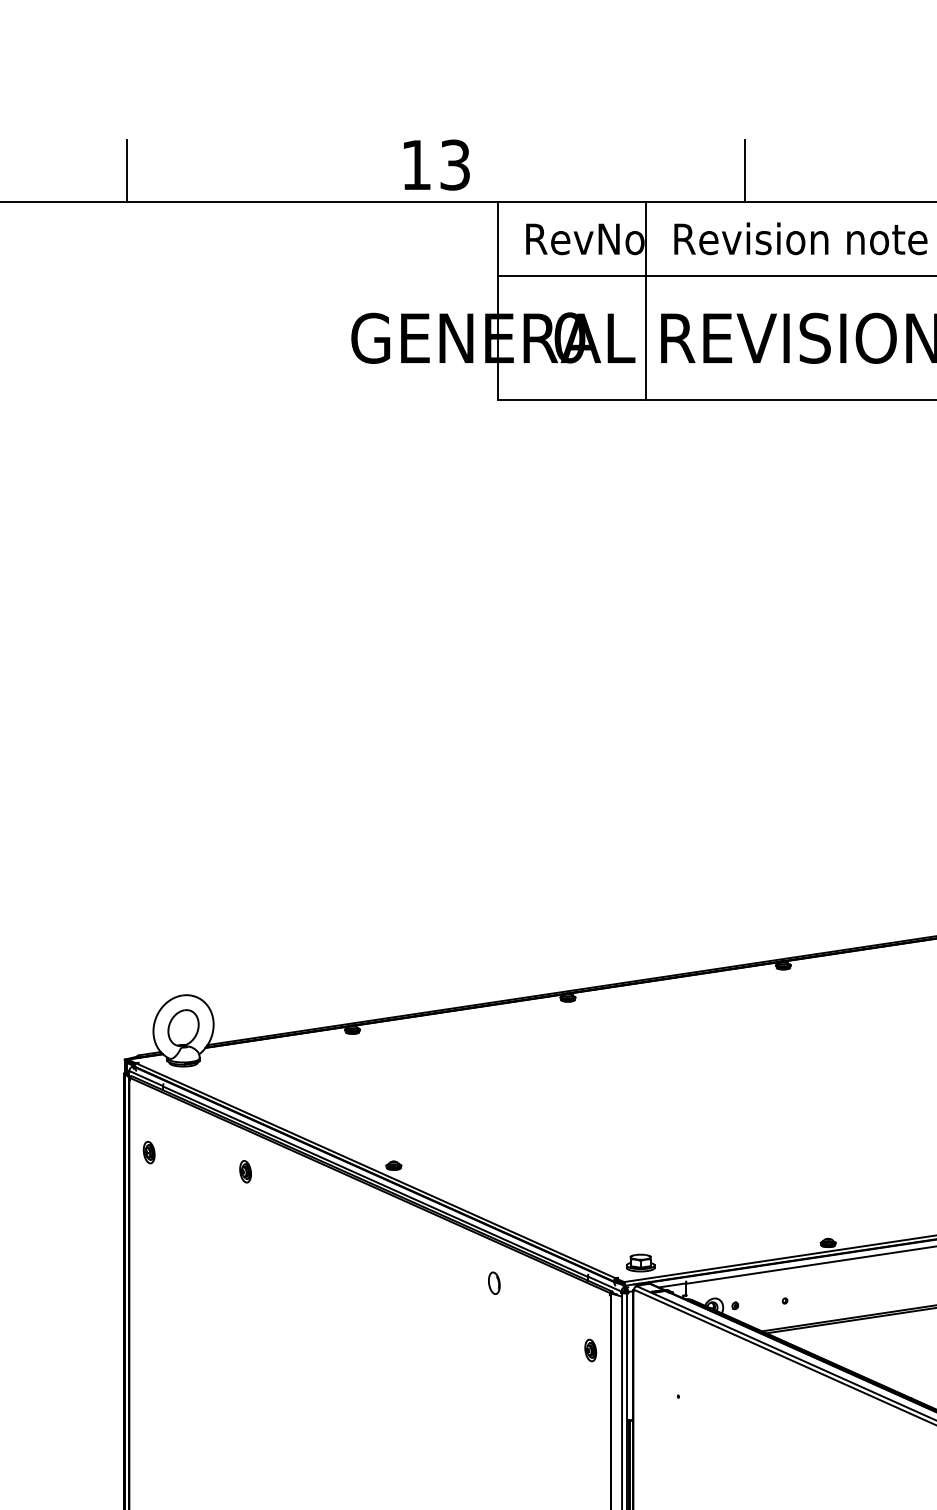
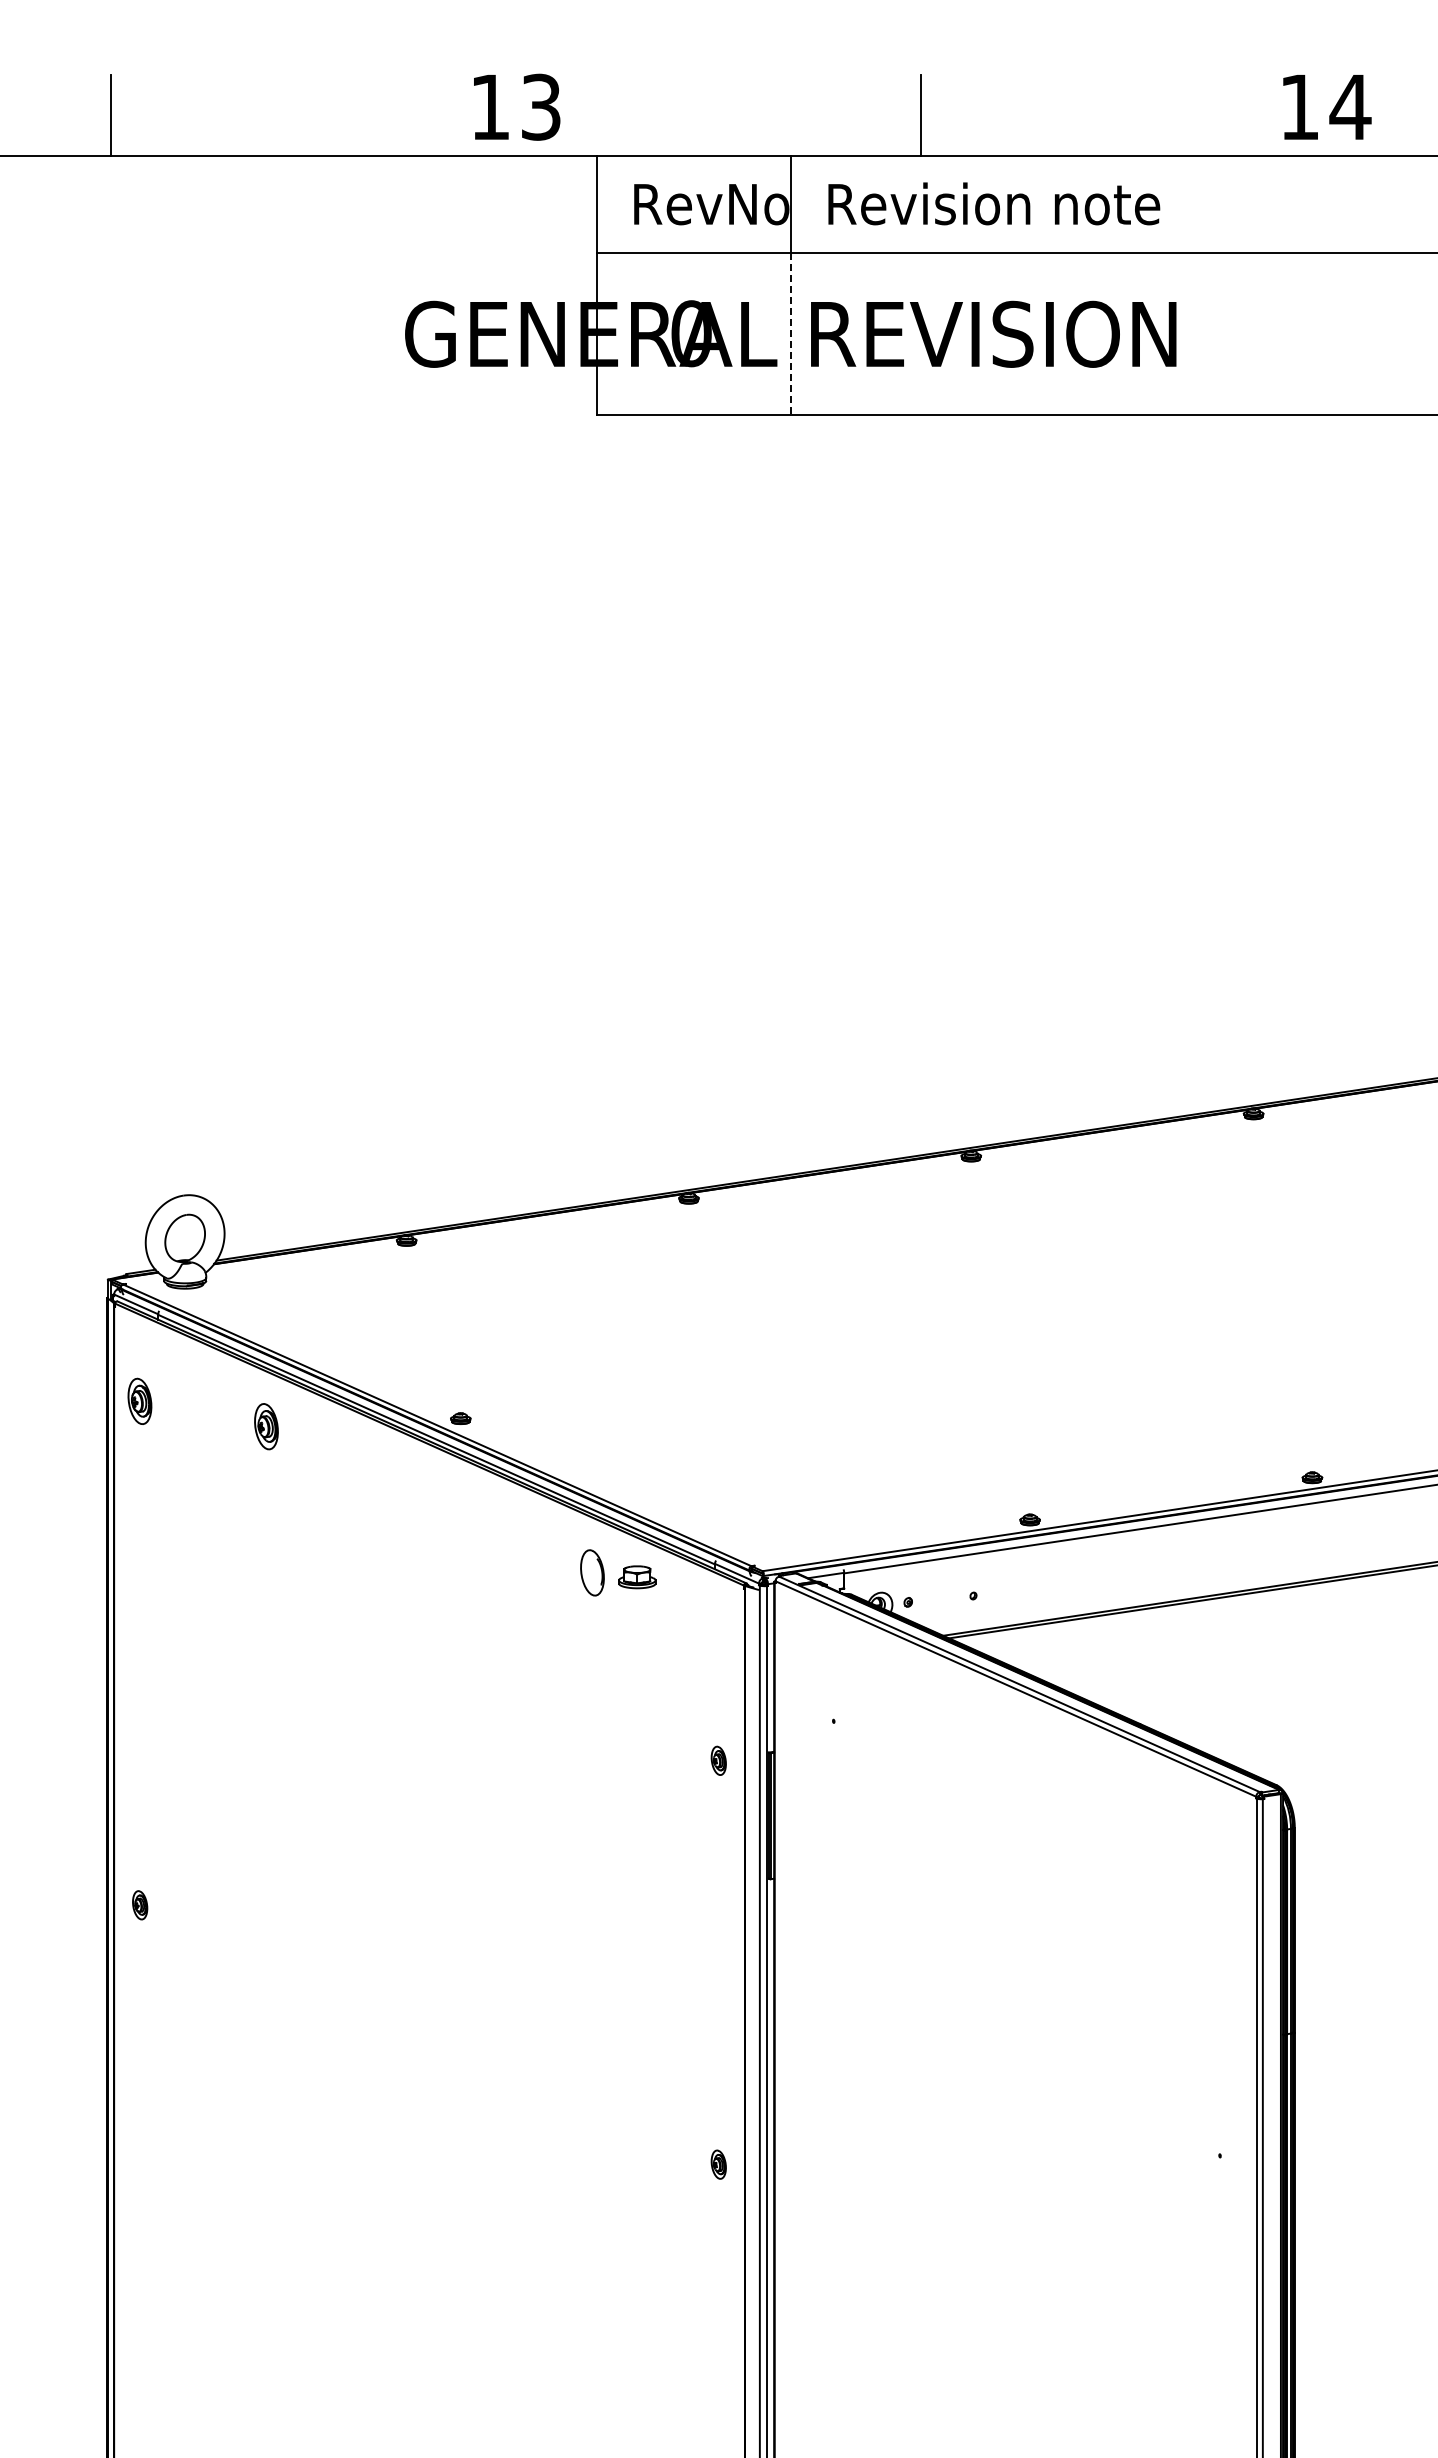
line: (646, 337) -> (791, 333), solid -> dashed
part: (149, 1152) -> (140, 1401), size x1.6
part: (245, 1171) -> (266, 1426), size x1.6
part: (640, 1263) -> (637, 1577), moved
part: (494, 1283) -> (592, 1572), size x1.6
part: (590, 1350) -> (718, 1760), moved

